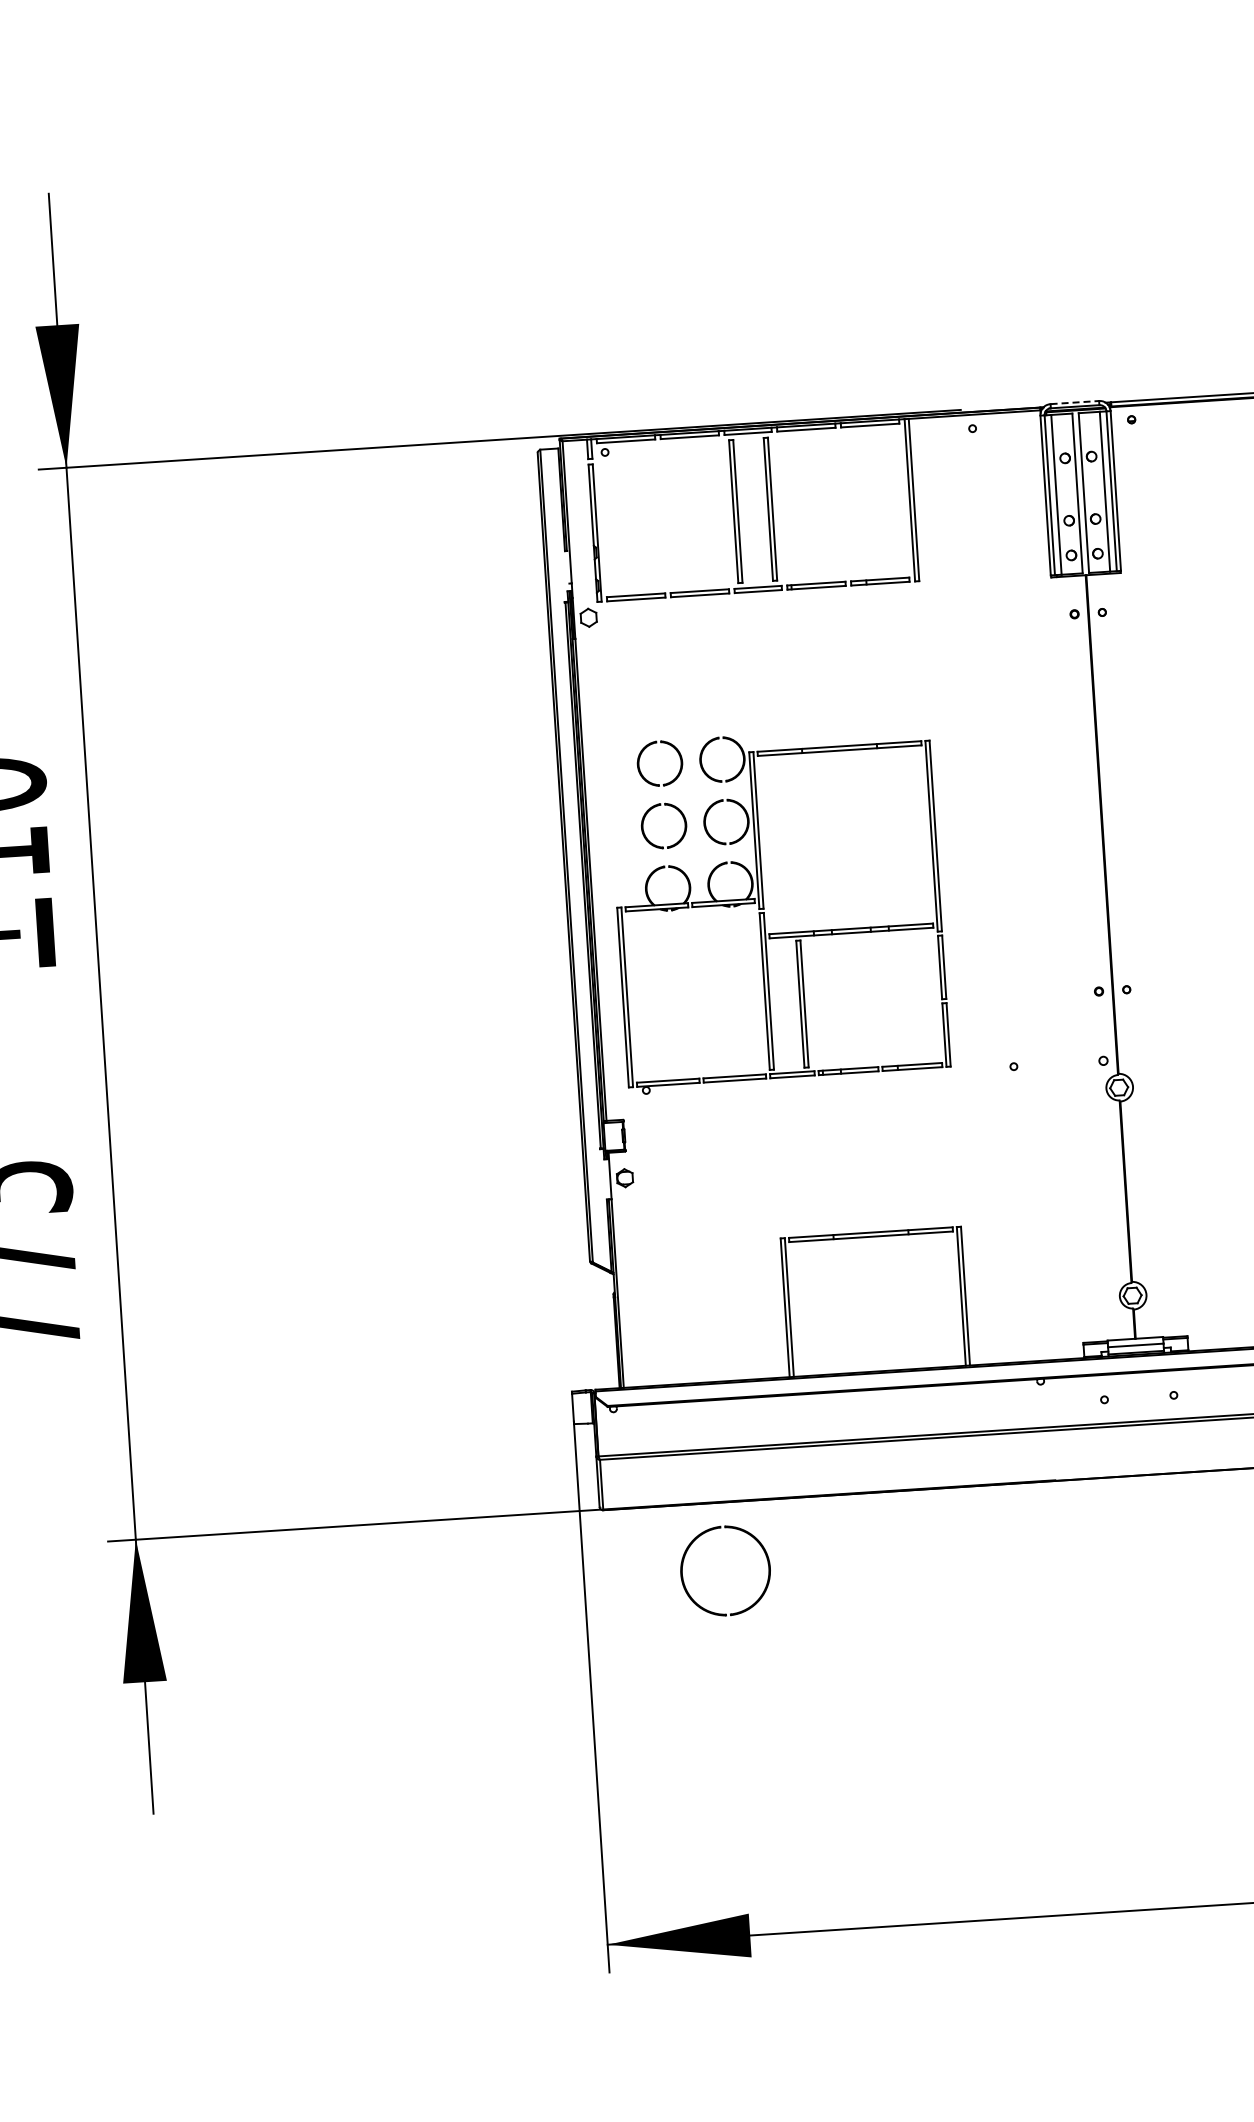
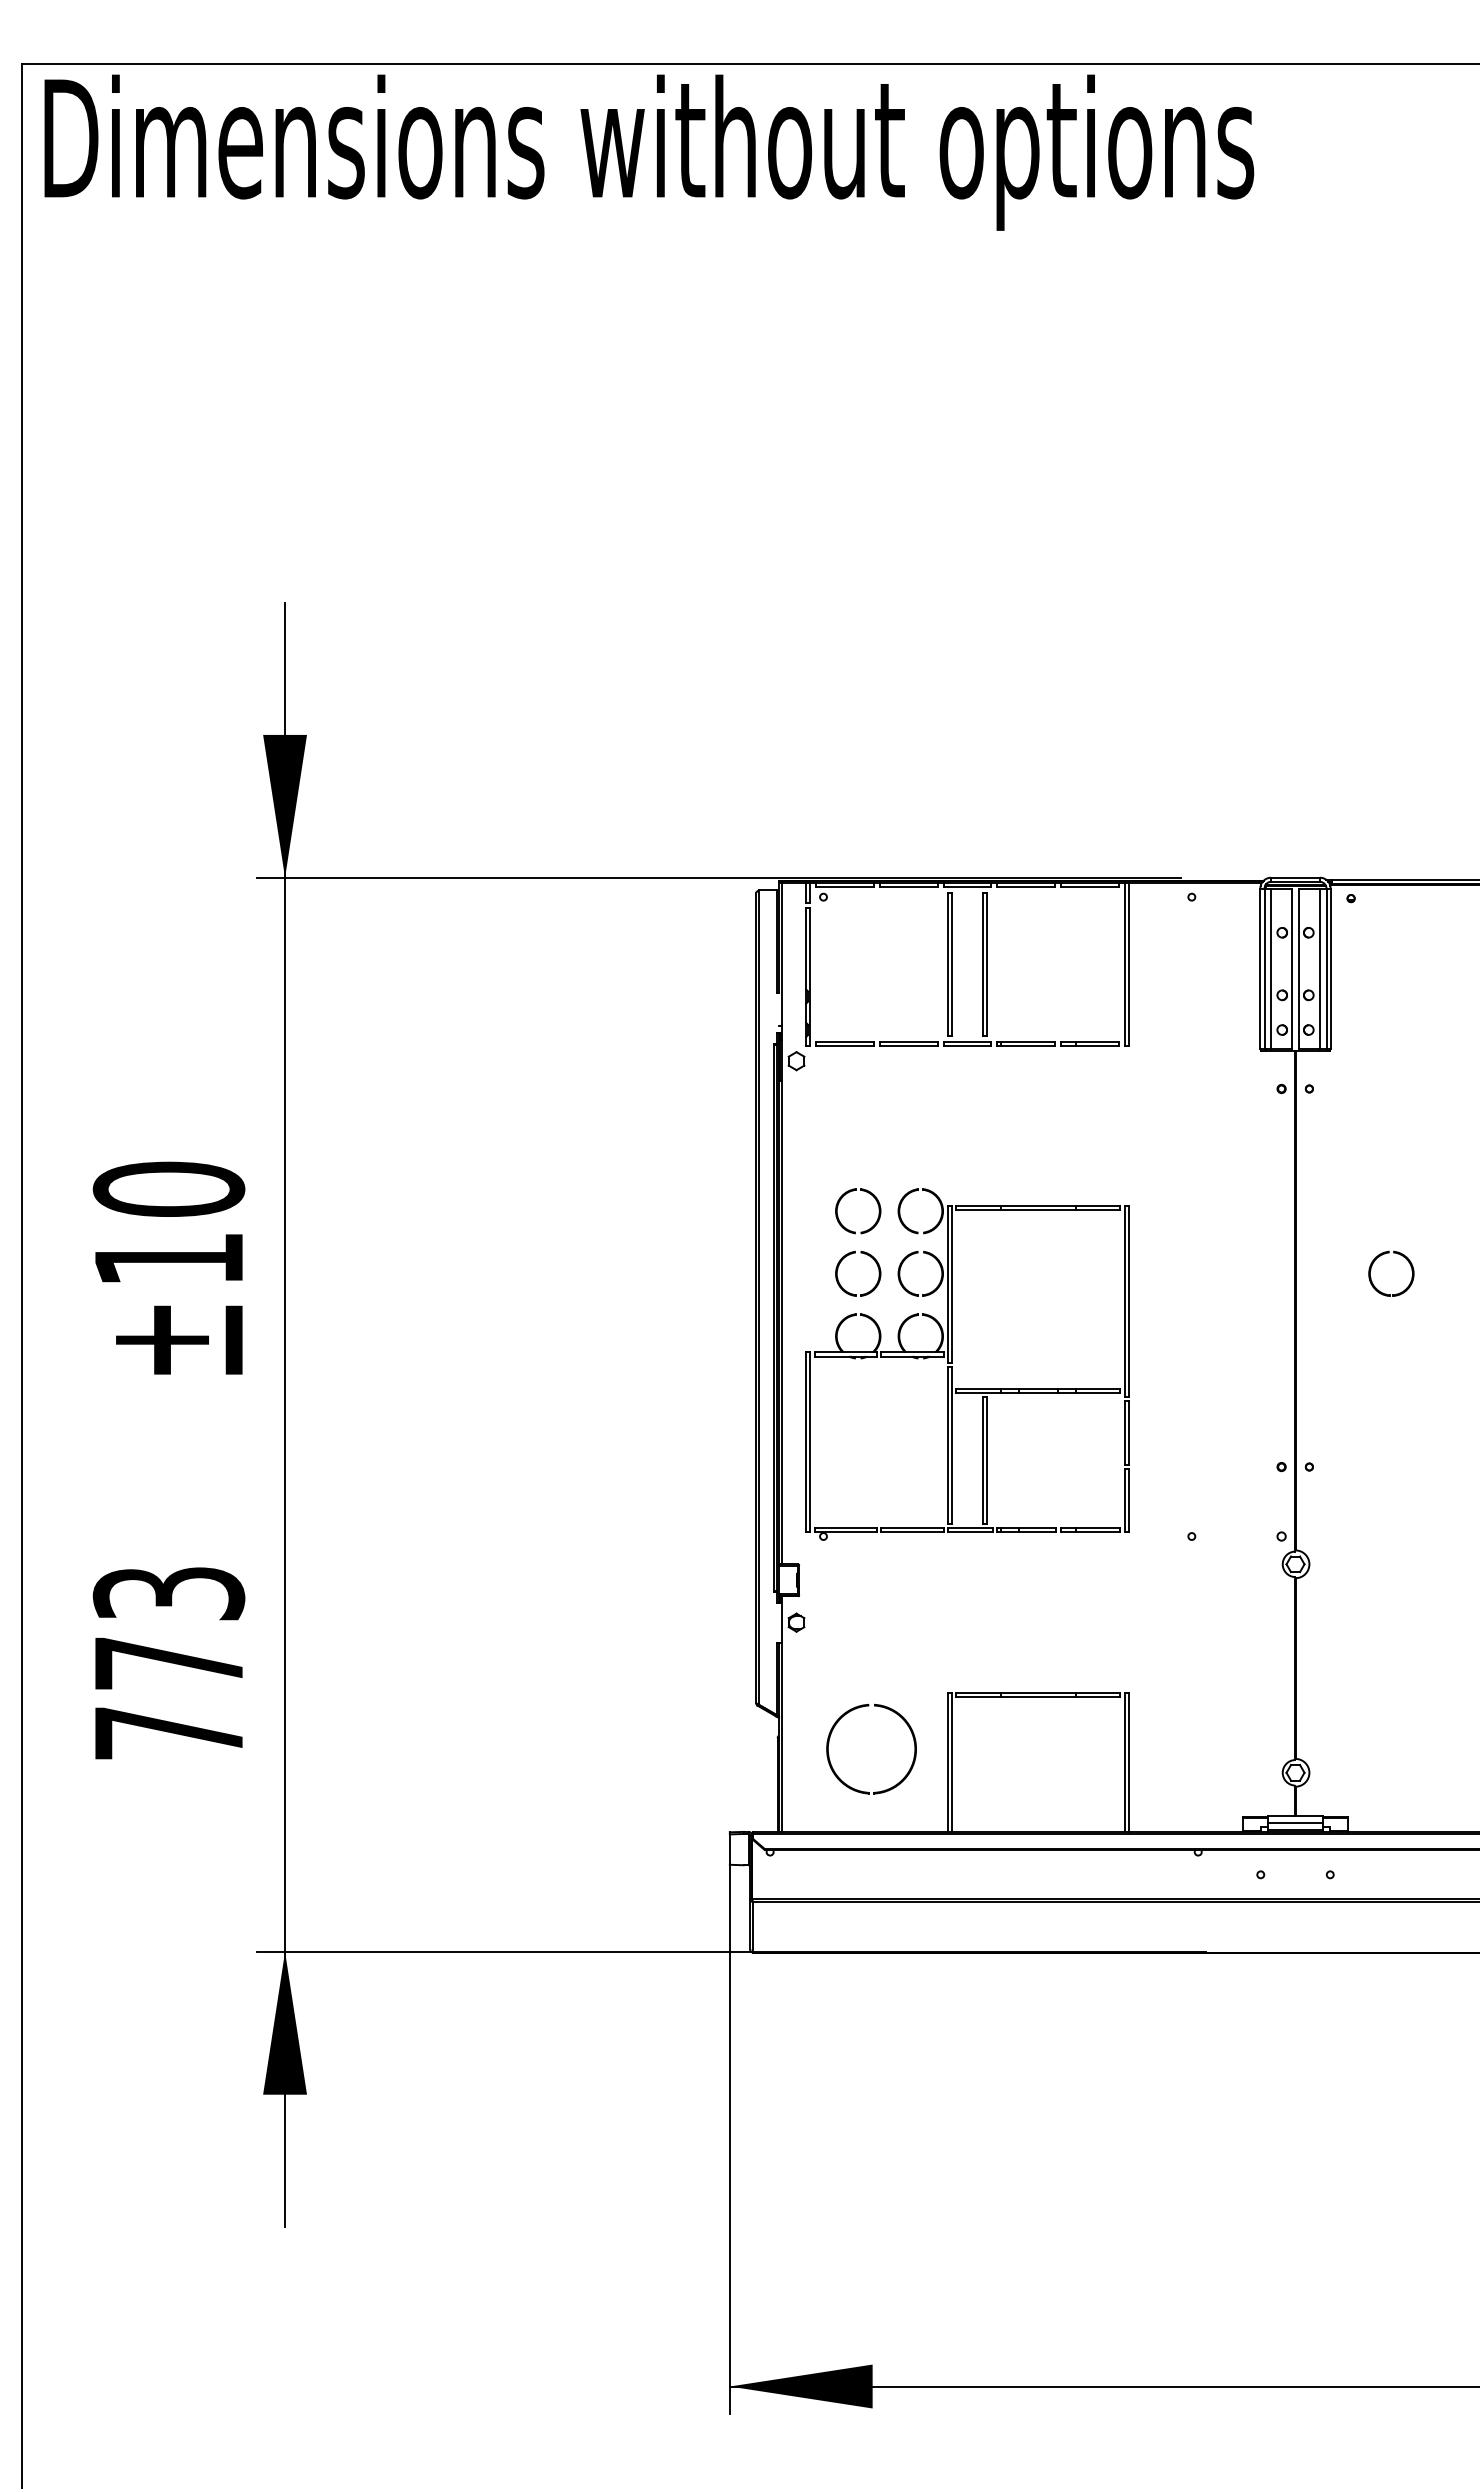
line: (1075, 402) -> (1296, 877), dashed -> solid
part: (1188, 772) -> (1385, 1254), added
part: (714, 1529) -> (863, 1707), moved

